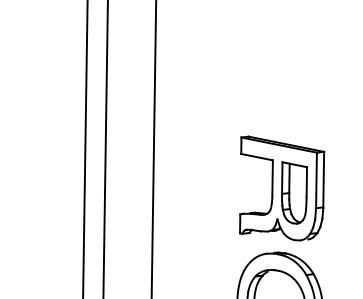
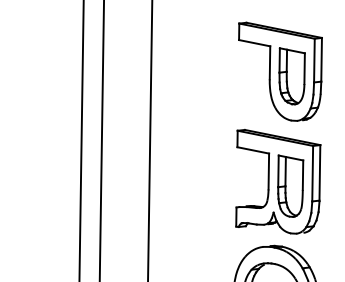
part: (283, 78) -> (279, 71), added

